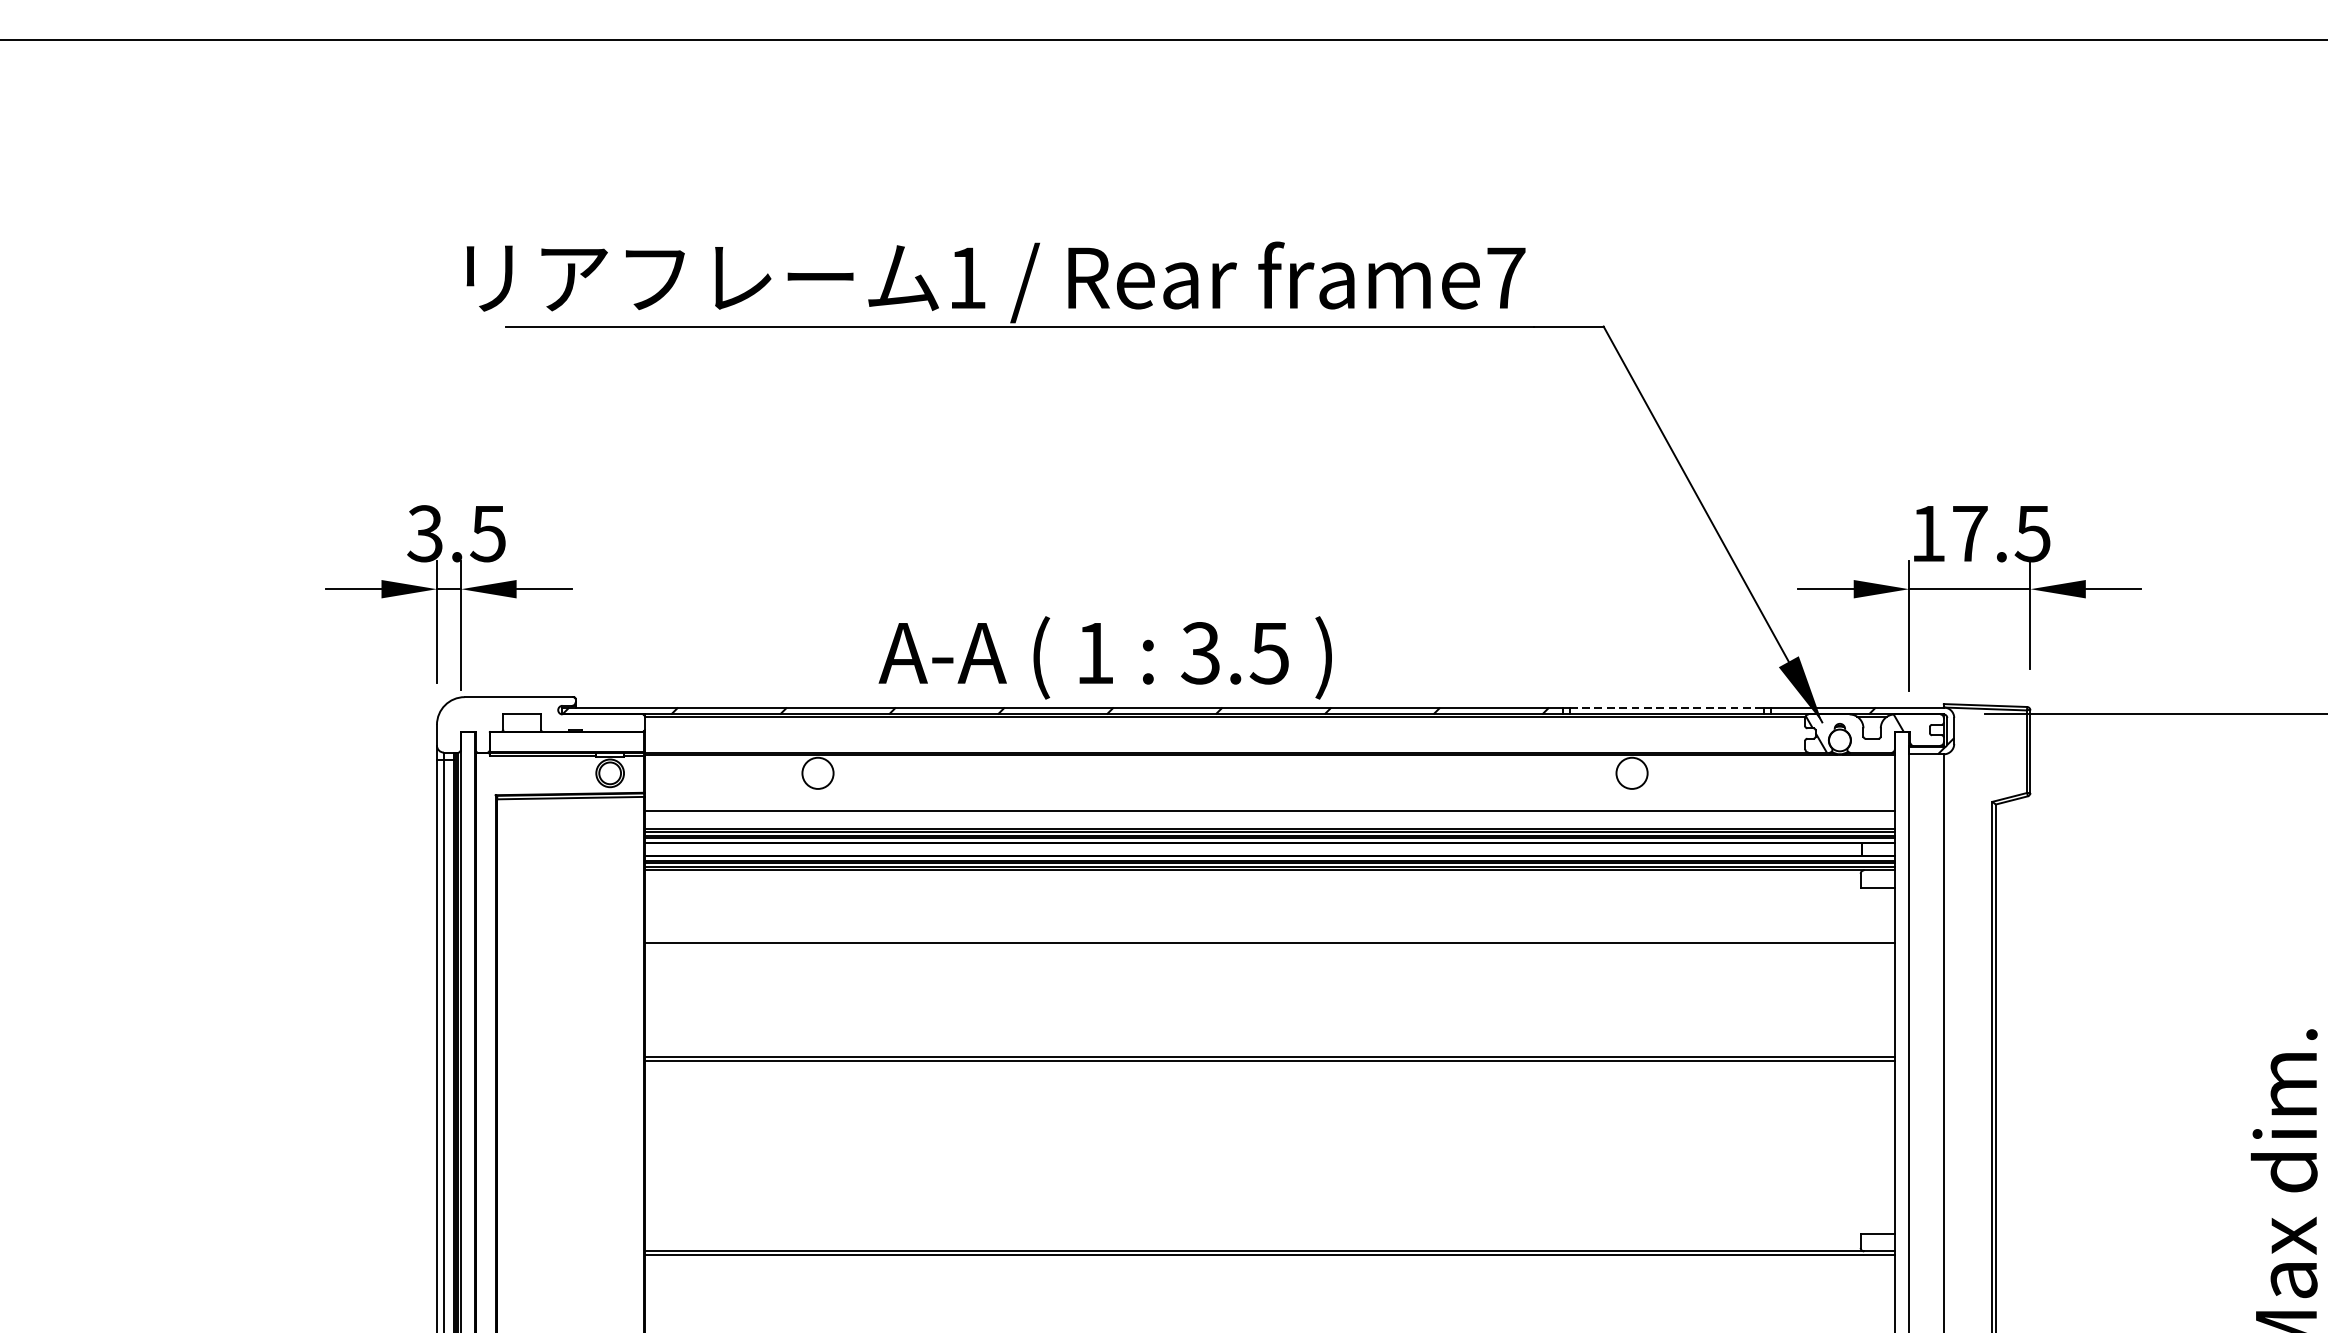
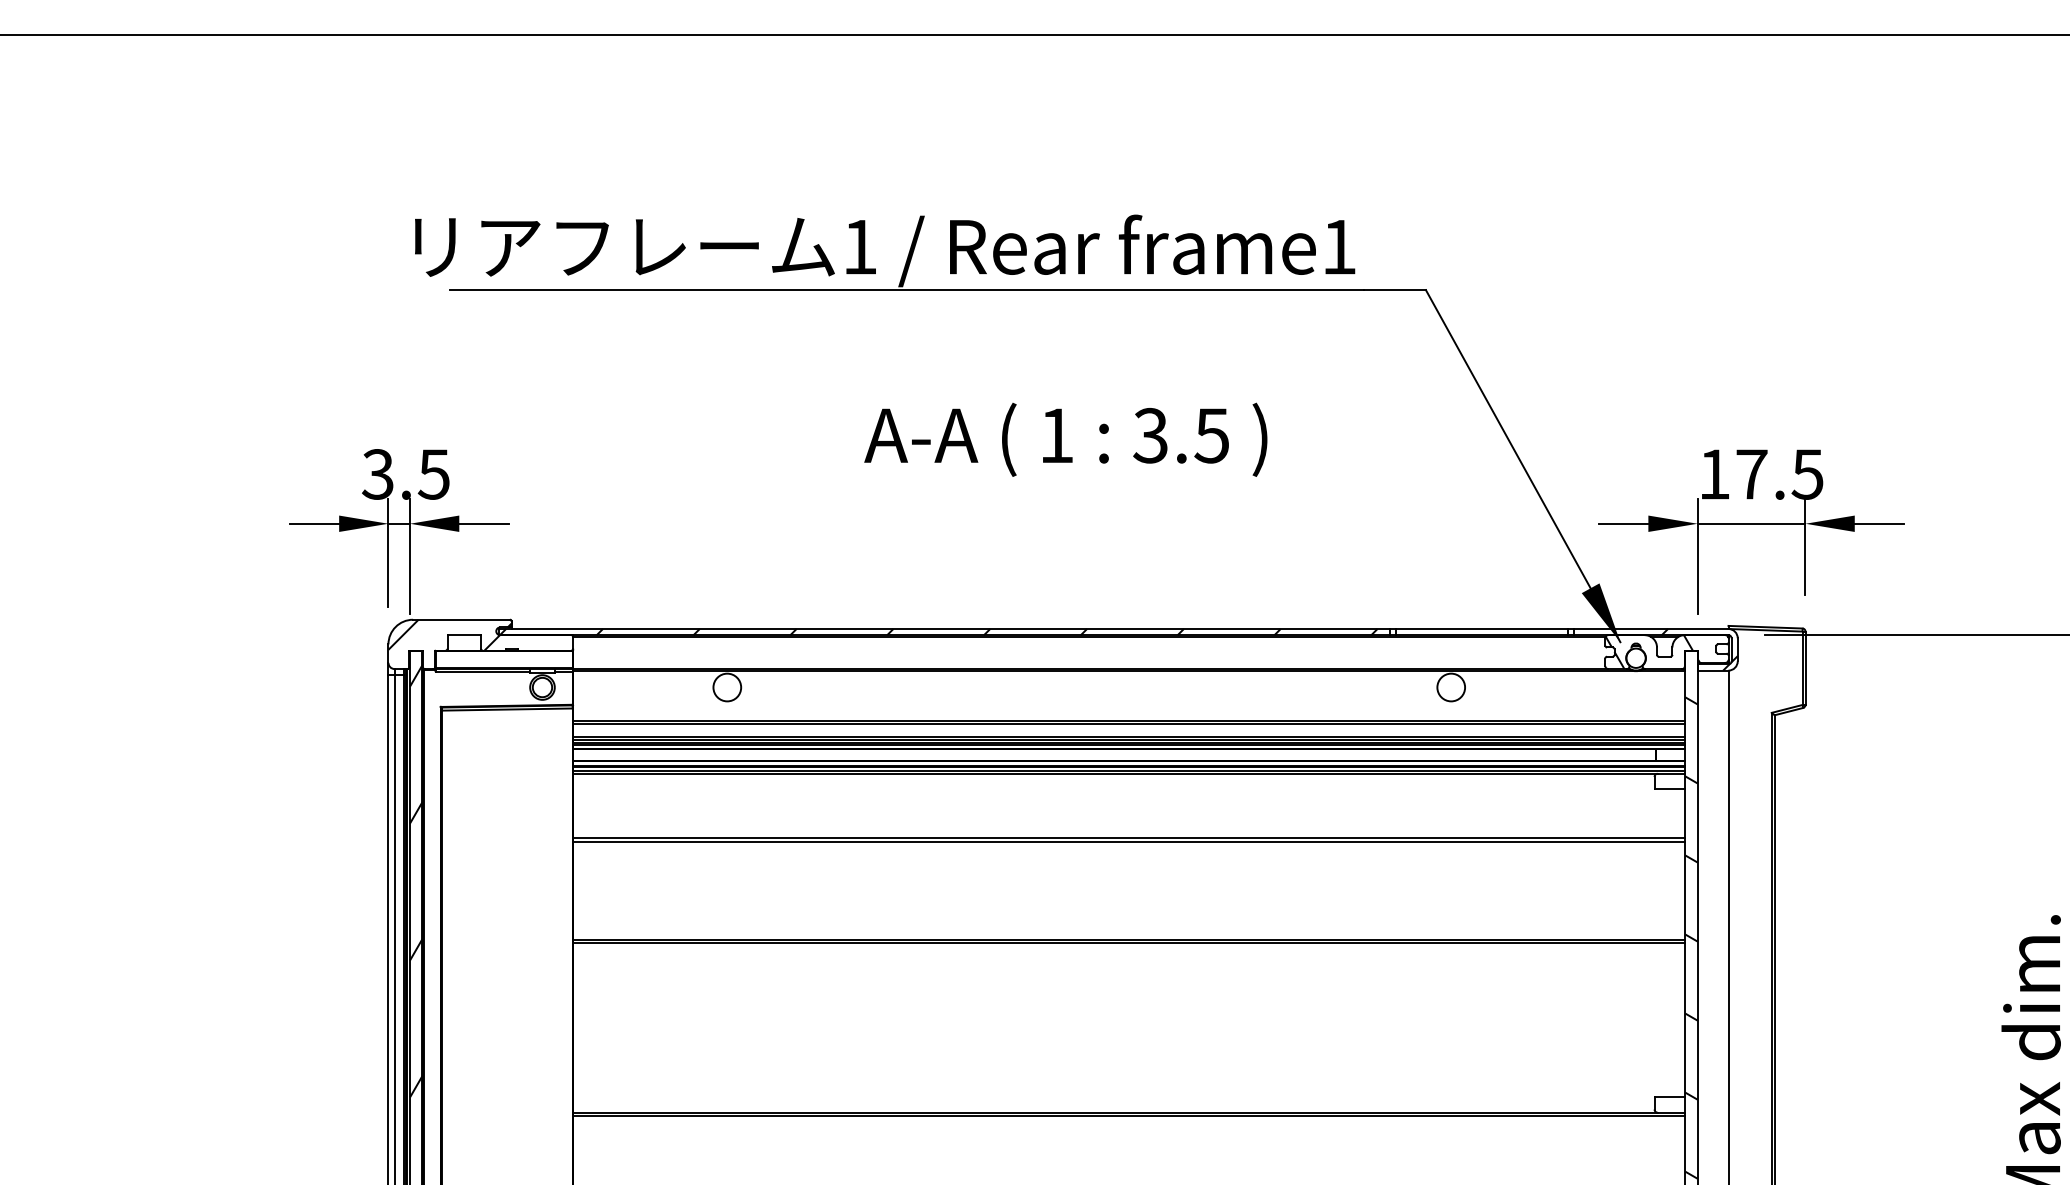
text: (1506, 278) -> (1339, 247), frame7 -> frame1
text: (1104, 657) -> (1065, 439), moved
line: (1667, 708) -> (1482, 629), dashed -> solid
hatch: (505, 713) -> (449, 634), added
line: (1270, 814) -> (1129, 724), added
line: (1270, 946) -> (1129, 841), added
hatch: (468, 991) -> (416, 881), added
hatch: (1902, 1054) -> (1691, 937), added

